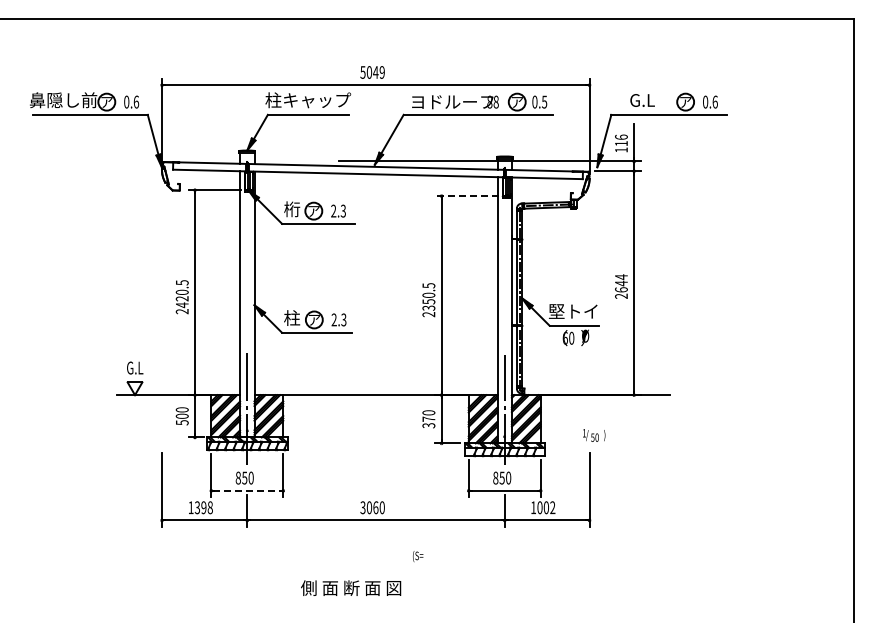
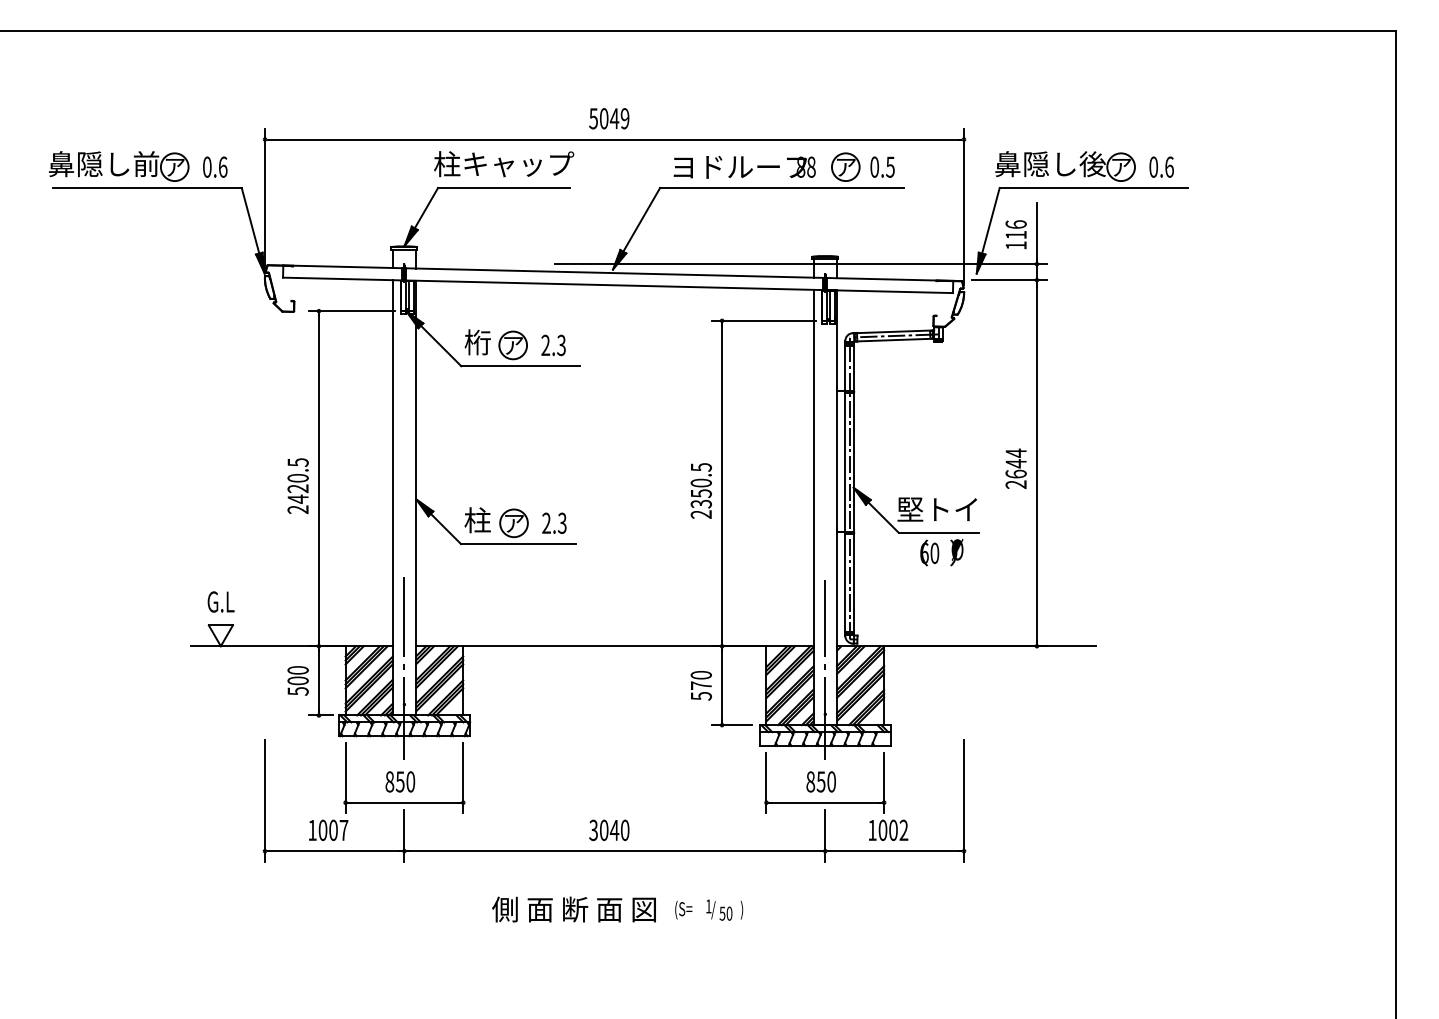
text: (642, 100) -> (1050, 164), G.L -> 鼻隠し後
line: (466, 196) -> (762, 321), dashed -> solid
text: (427, 425) -> (699, 695), 370 -> 570
text: (594, 435) -> (725, 910), moved
line: (247, 490) -> (404, 802), dashed -> solid
text: (203, 507) -> (332, 829), 1398 -> 1007
text: (375, 507) -> (614, 829), 3060 -> 3040
text: (351, 587) -> (574, 908), moved

